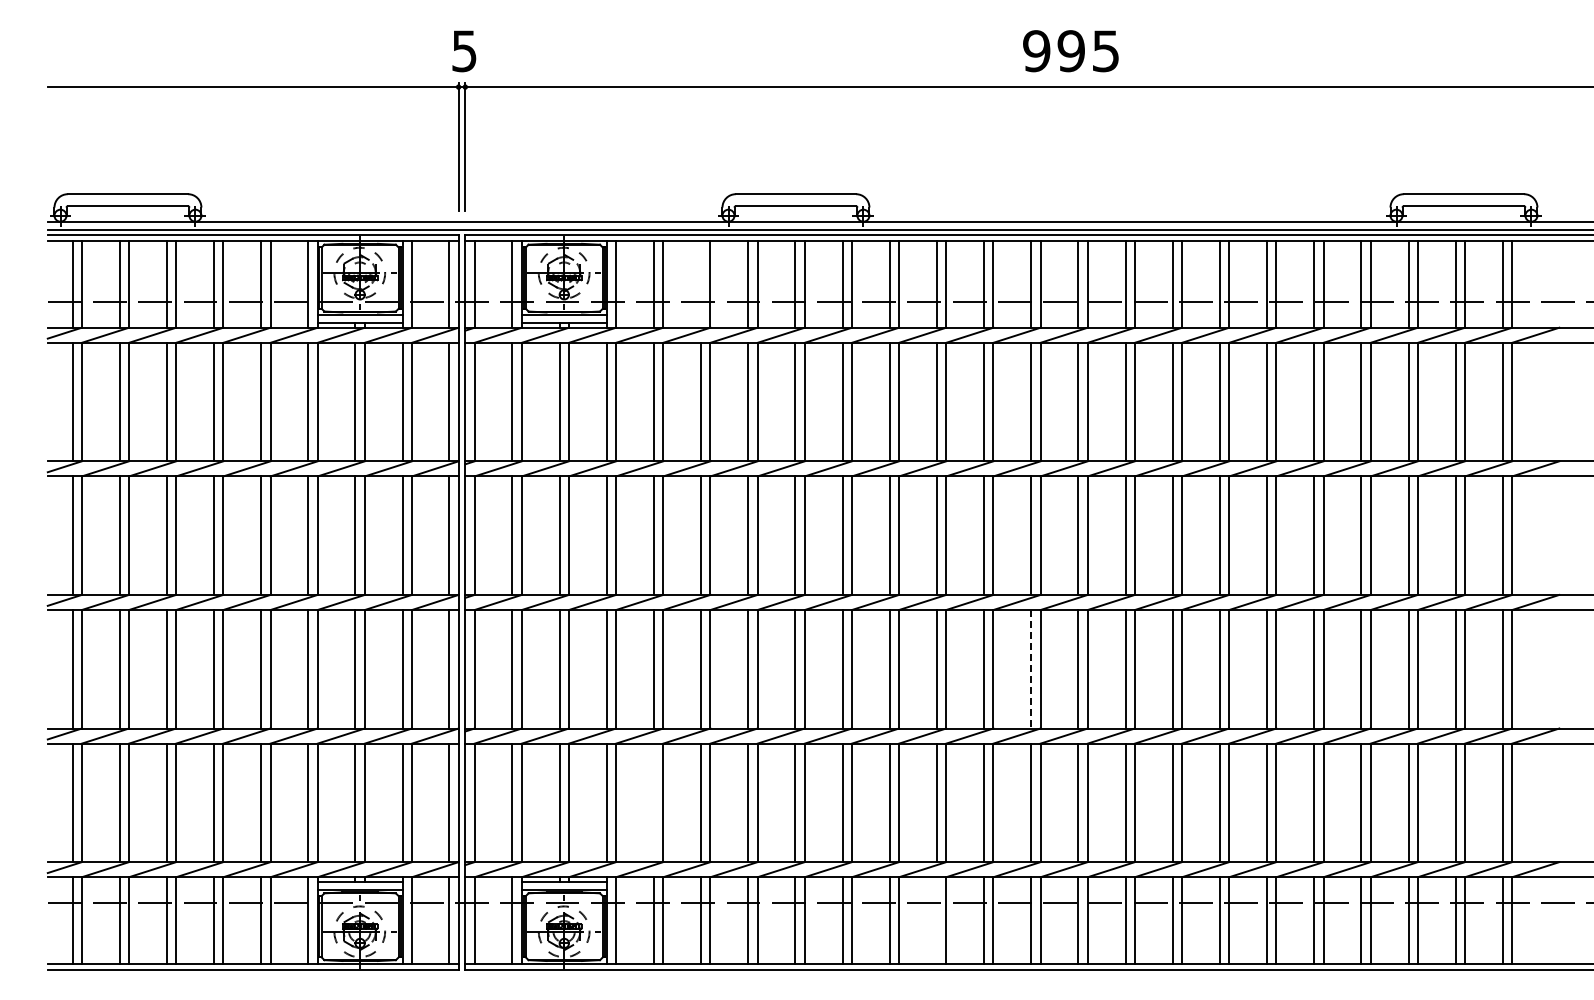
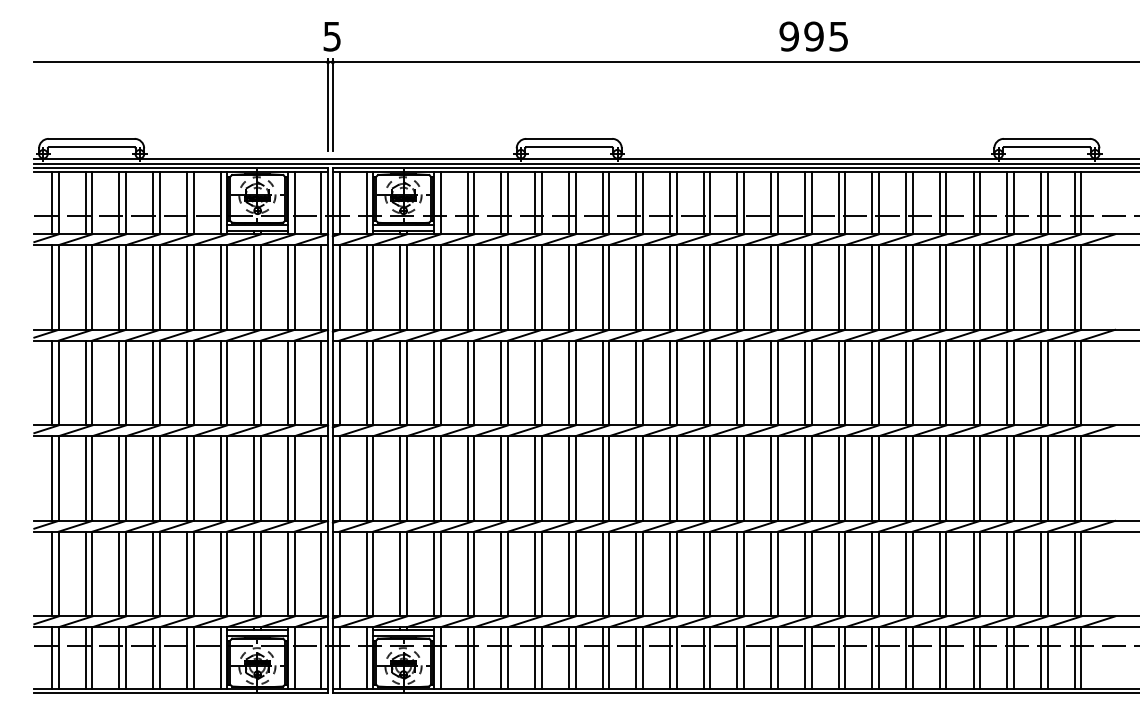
text: (1070, 51) -> (813, 36), moved
line: (701, 284) -> (501, 203), added
line: (1031, 669) -> (737, 478), dashed -> solid
line: (653, 802) -> (467, 573), added
line: (936, 920) -> (669, 658), added

